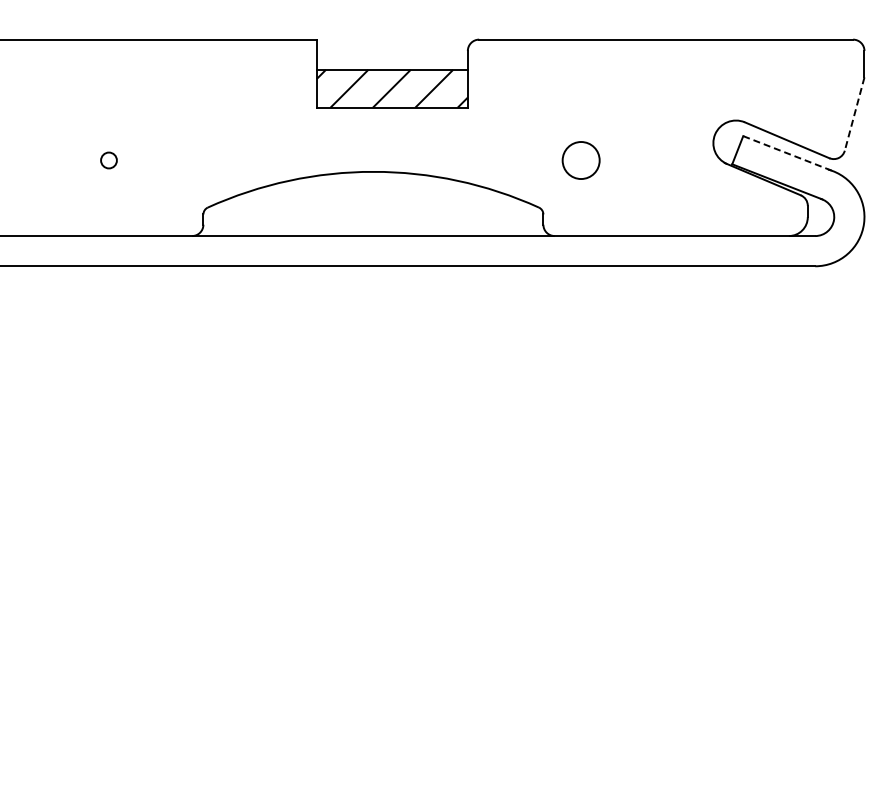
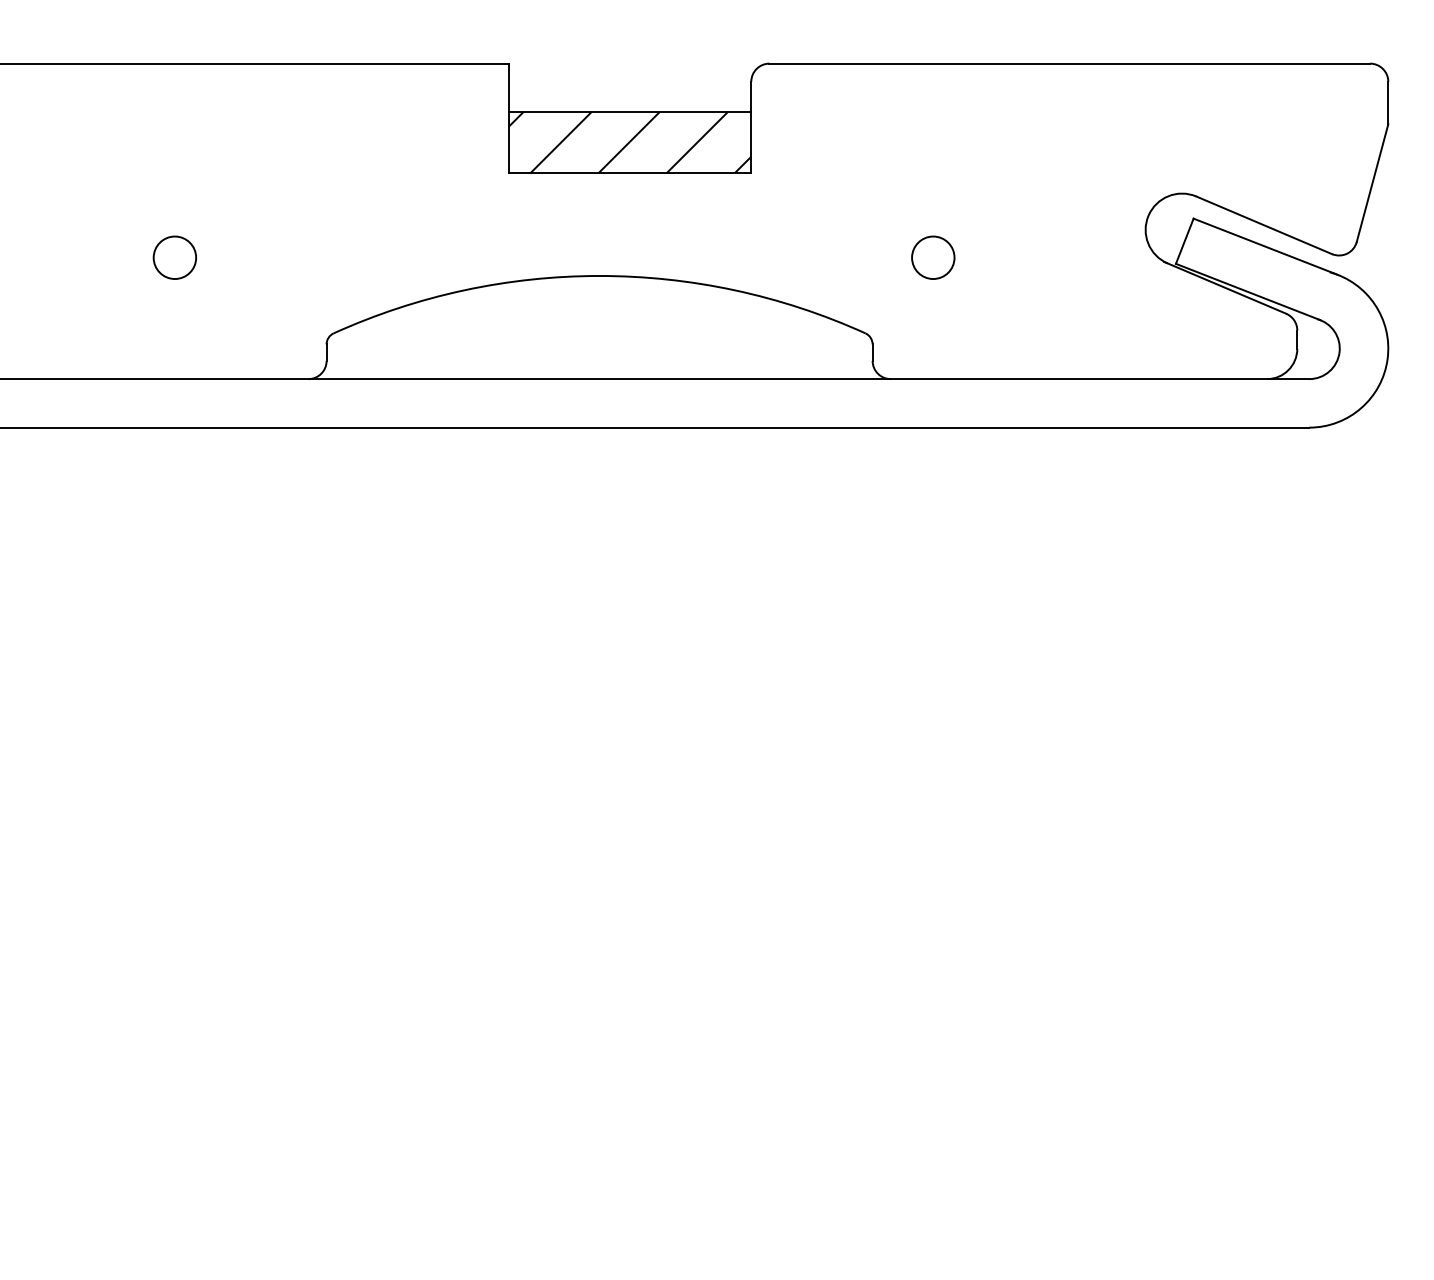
line: (854, 114) -> (1372, 183), dashed -> solid
line: (788, 153) -> (1266, 246), dashed -> solid
circle: (108, 160) -> (174, 257), size x1.67
circle: (580, 160) -> (932, 257), size x0.71

